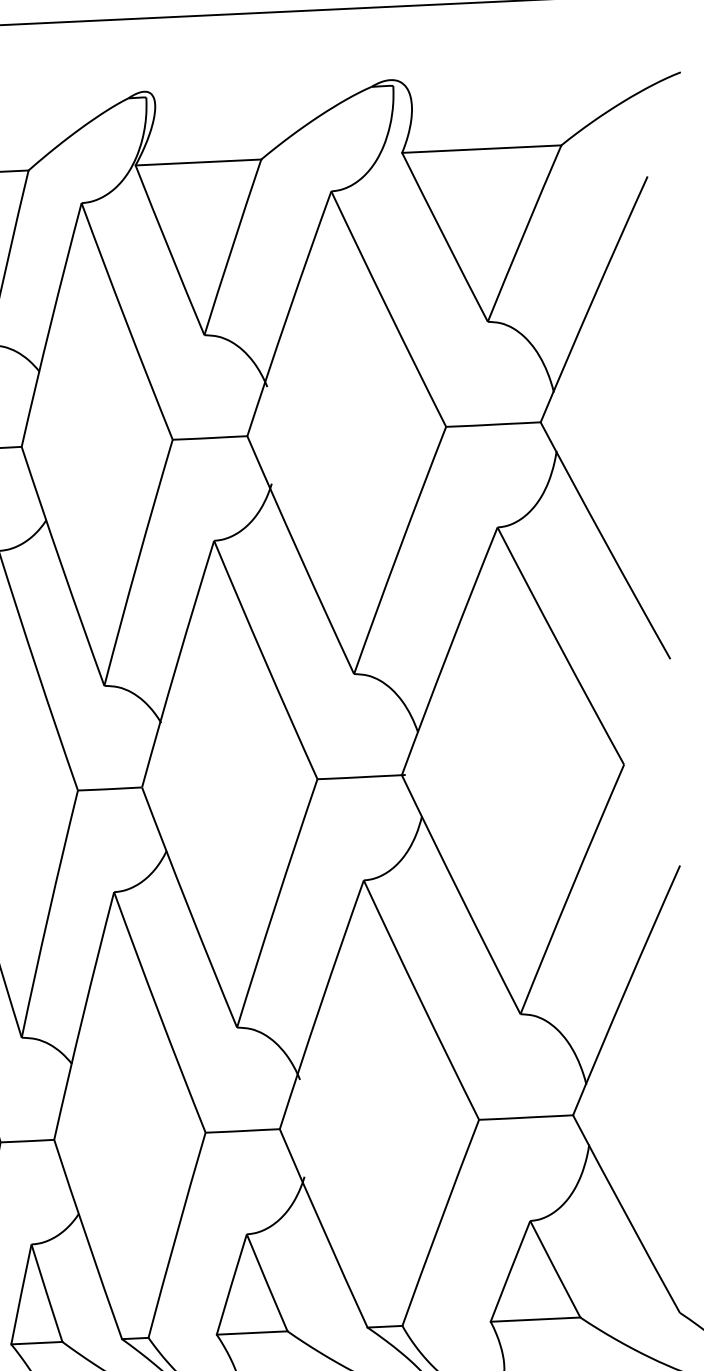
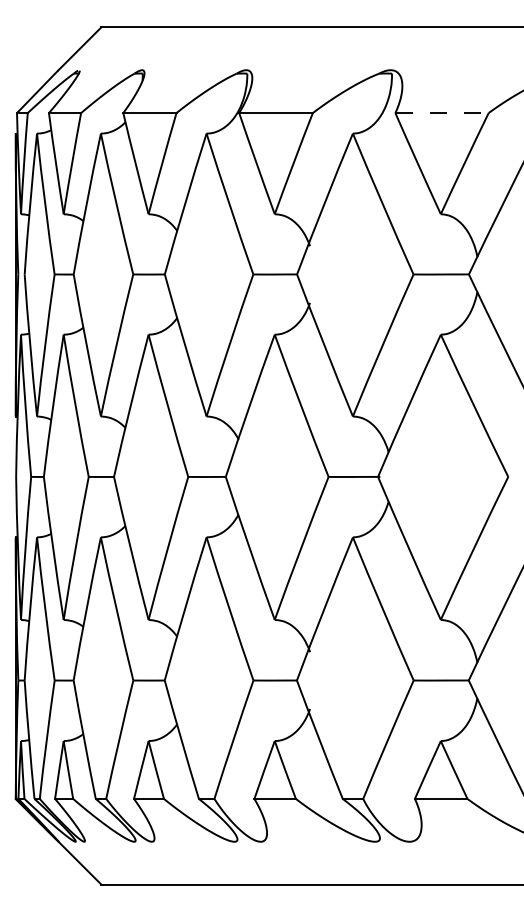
line: (482, 149) -> (442, 113), solid -> dashed

